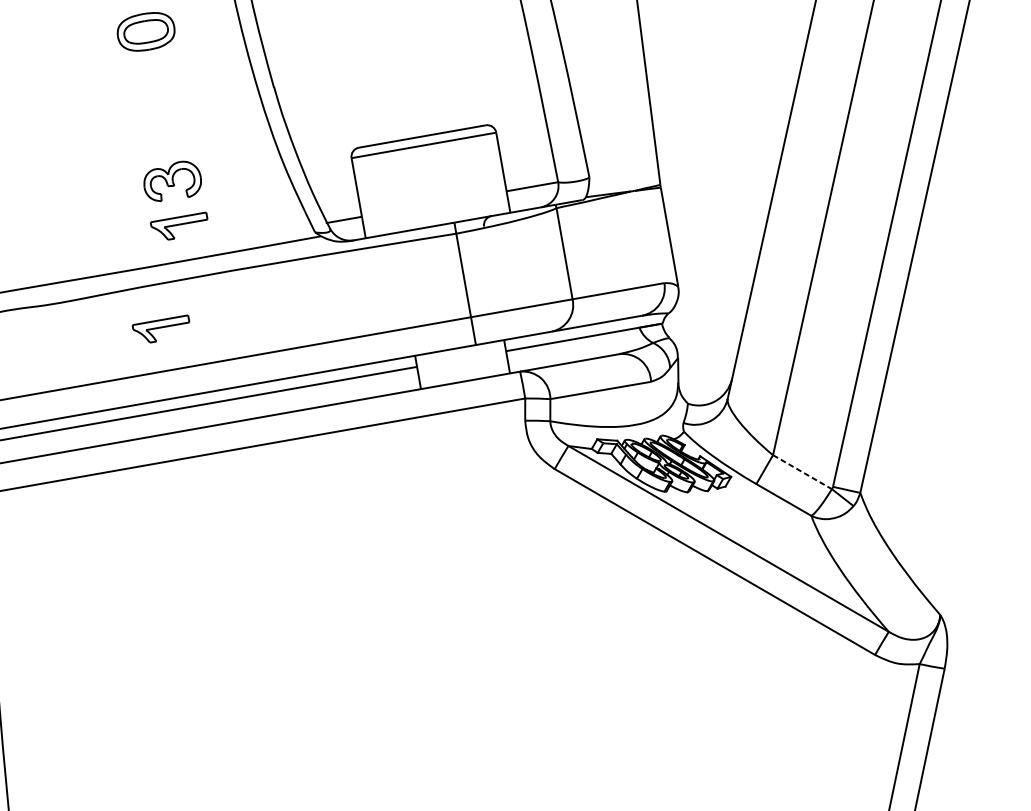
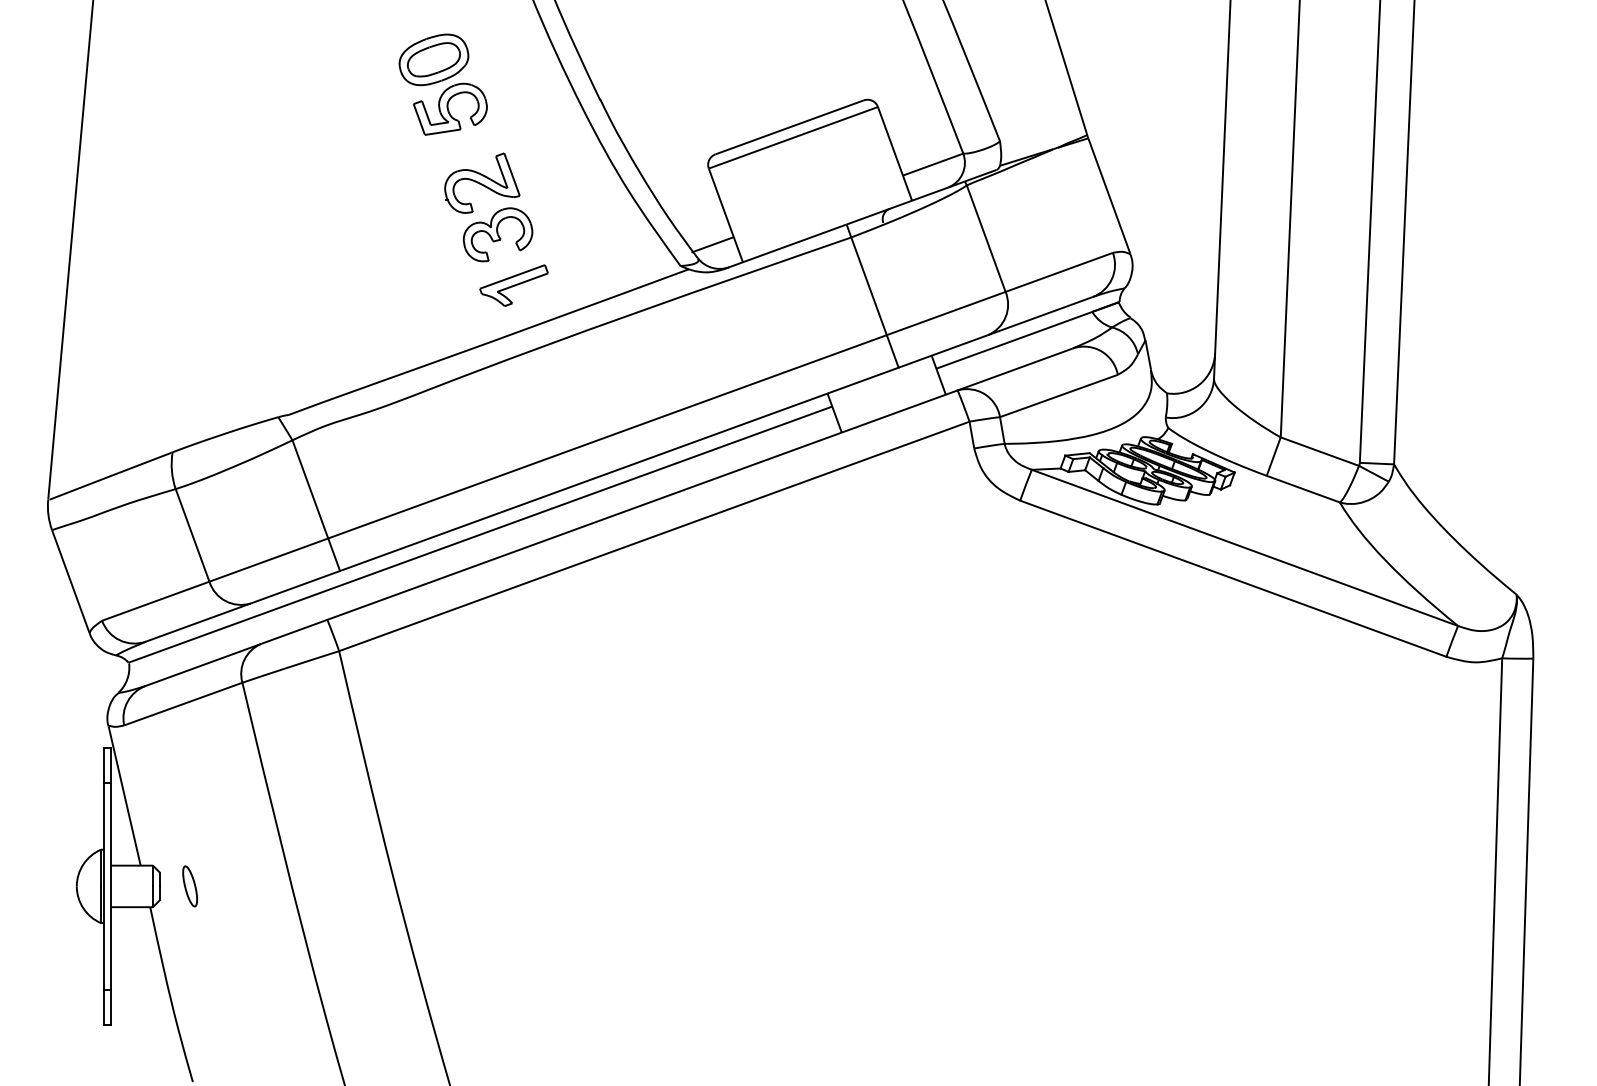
part: (152, 73) -> (450, 108), added
part: (167, 137) -> (482, 182), added
part: (159, 327) -> (513, 413), removed
line: (802, 472) -> (1319, 451), dashed -> solid

